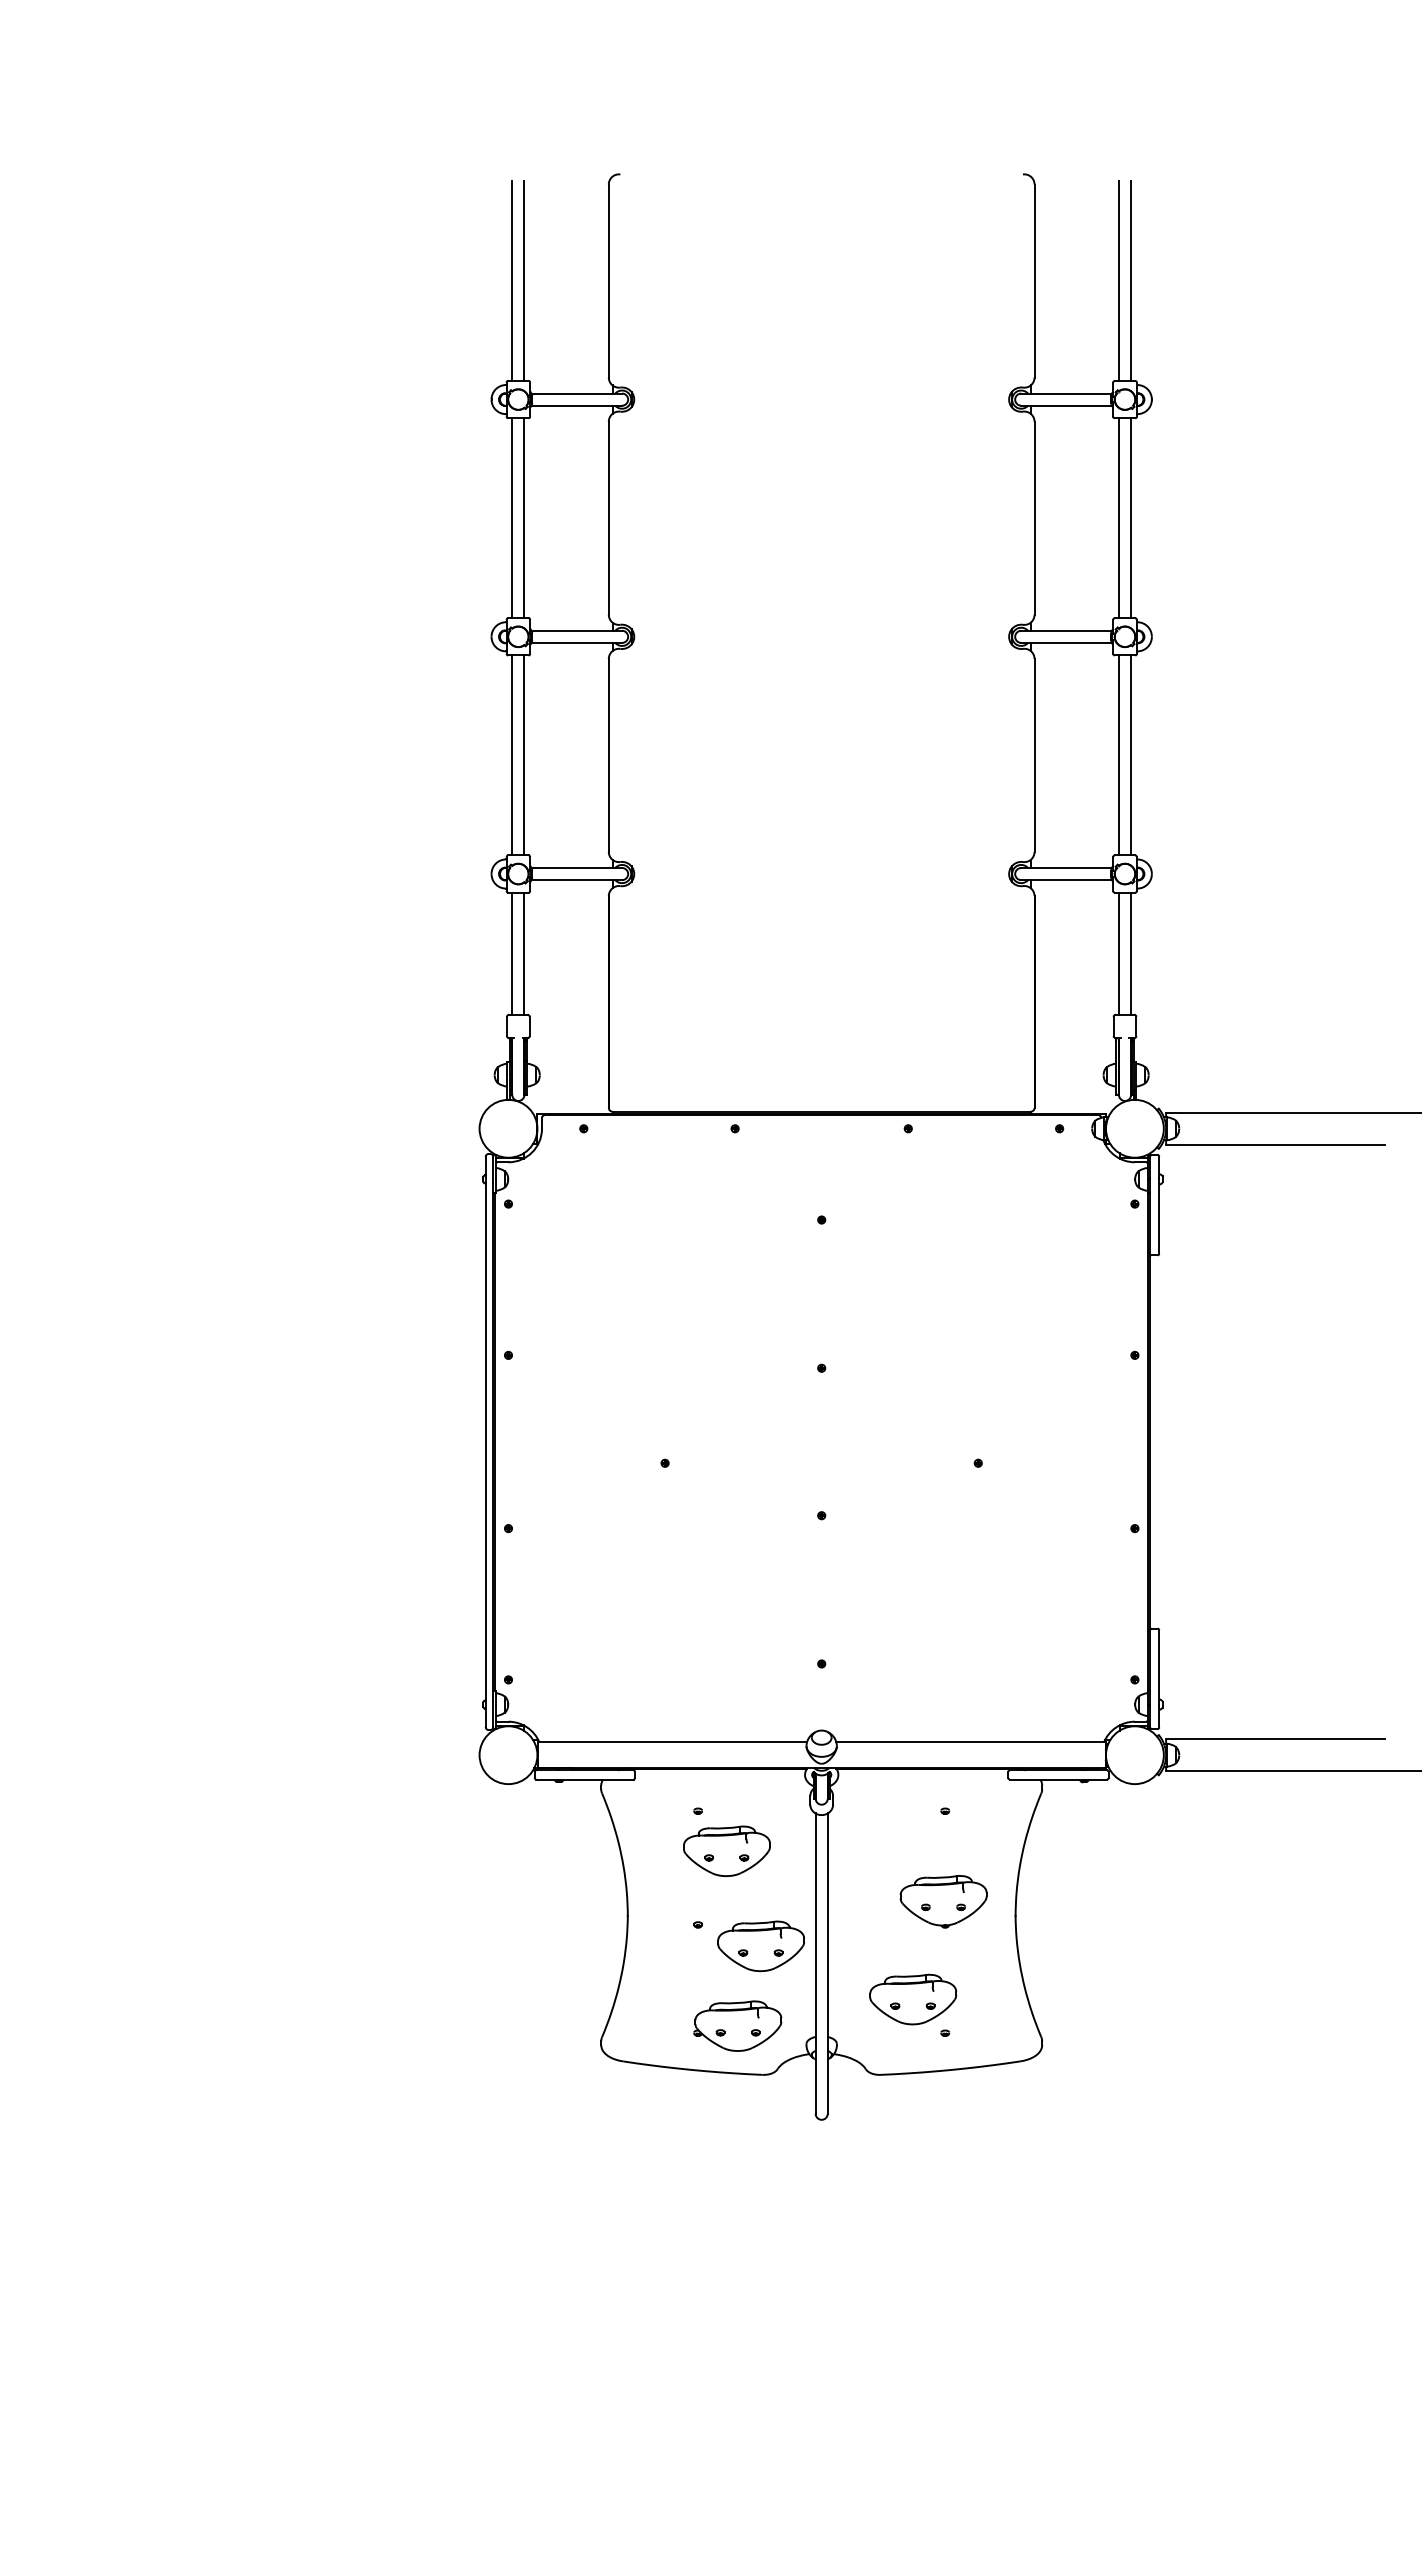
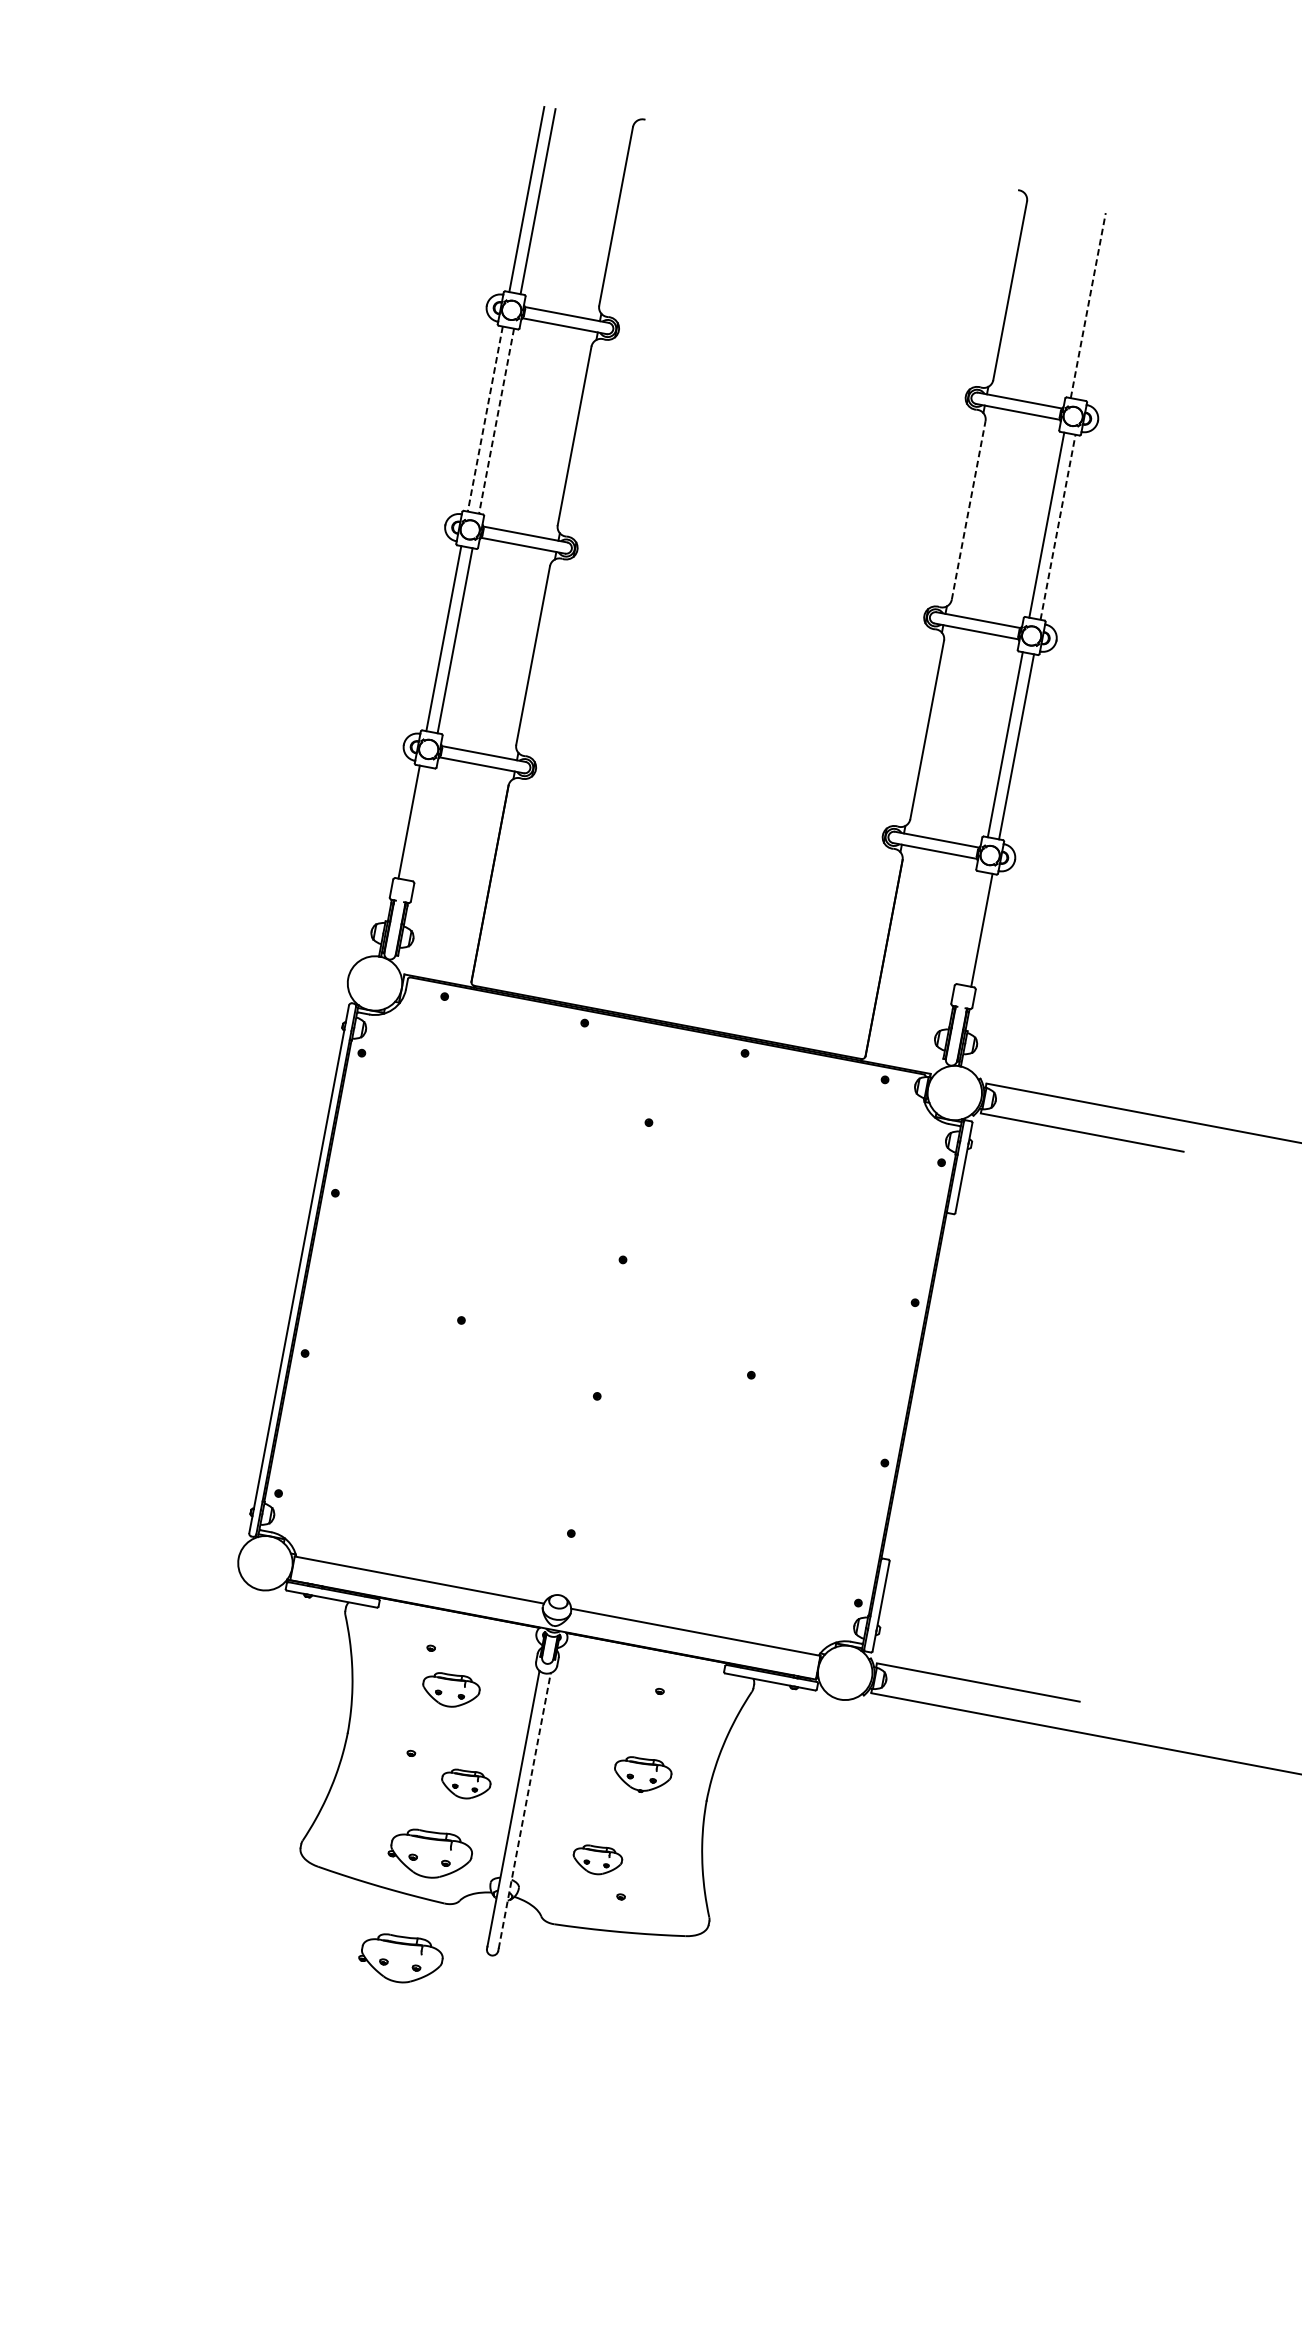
line: (1118, 281) -> (1087, 305), solid -> dashed
line: (1131, 281) -> (1099, 308), removed
line: (1034, 517) -> (968, 509), solid -> dashed
line: (512, 518) -> (485, 419), solid -> dashed
line: (524, 518) -> (496, 421), solid -> dashed
line: (1131, 518) -> (1058, 527), solid -> dashed
line: (524, 953) -> (420, 824), removed
line: (1118, 953) -> (970, 927), removed
part: (726, 1850) -> (450, 1689), size x0.7
part: (943, 1901) -> (642, 1774), size x0.7
part: (760, 1946) -> (465, 1784), size x0.6
line: (827, 1962) -> (524, 1810), solid -> dashed
part: (913, 1999) -> (597, 1860), size x0.6
part: (727, 2140) -> (400, 1958), added

